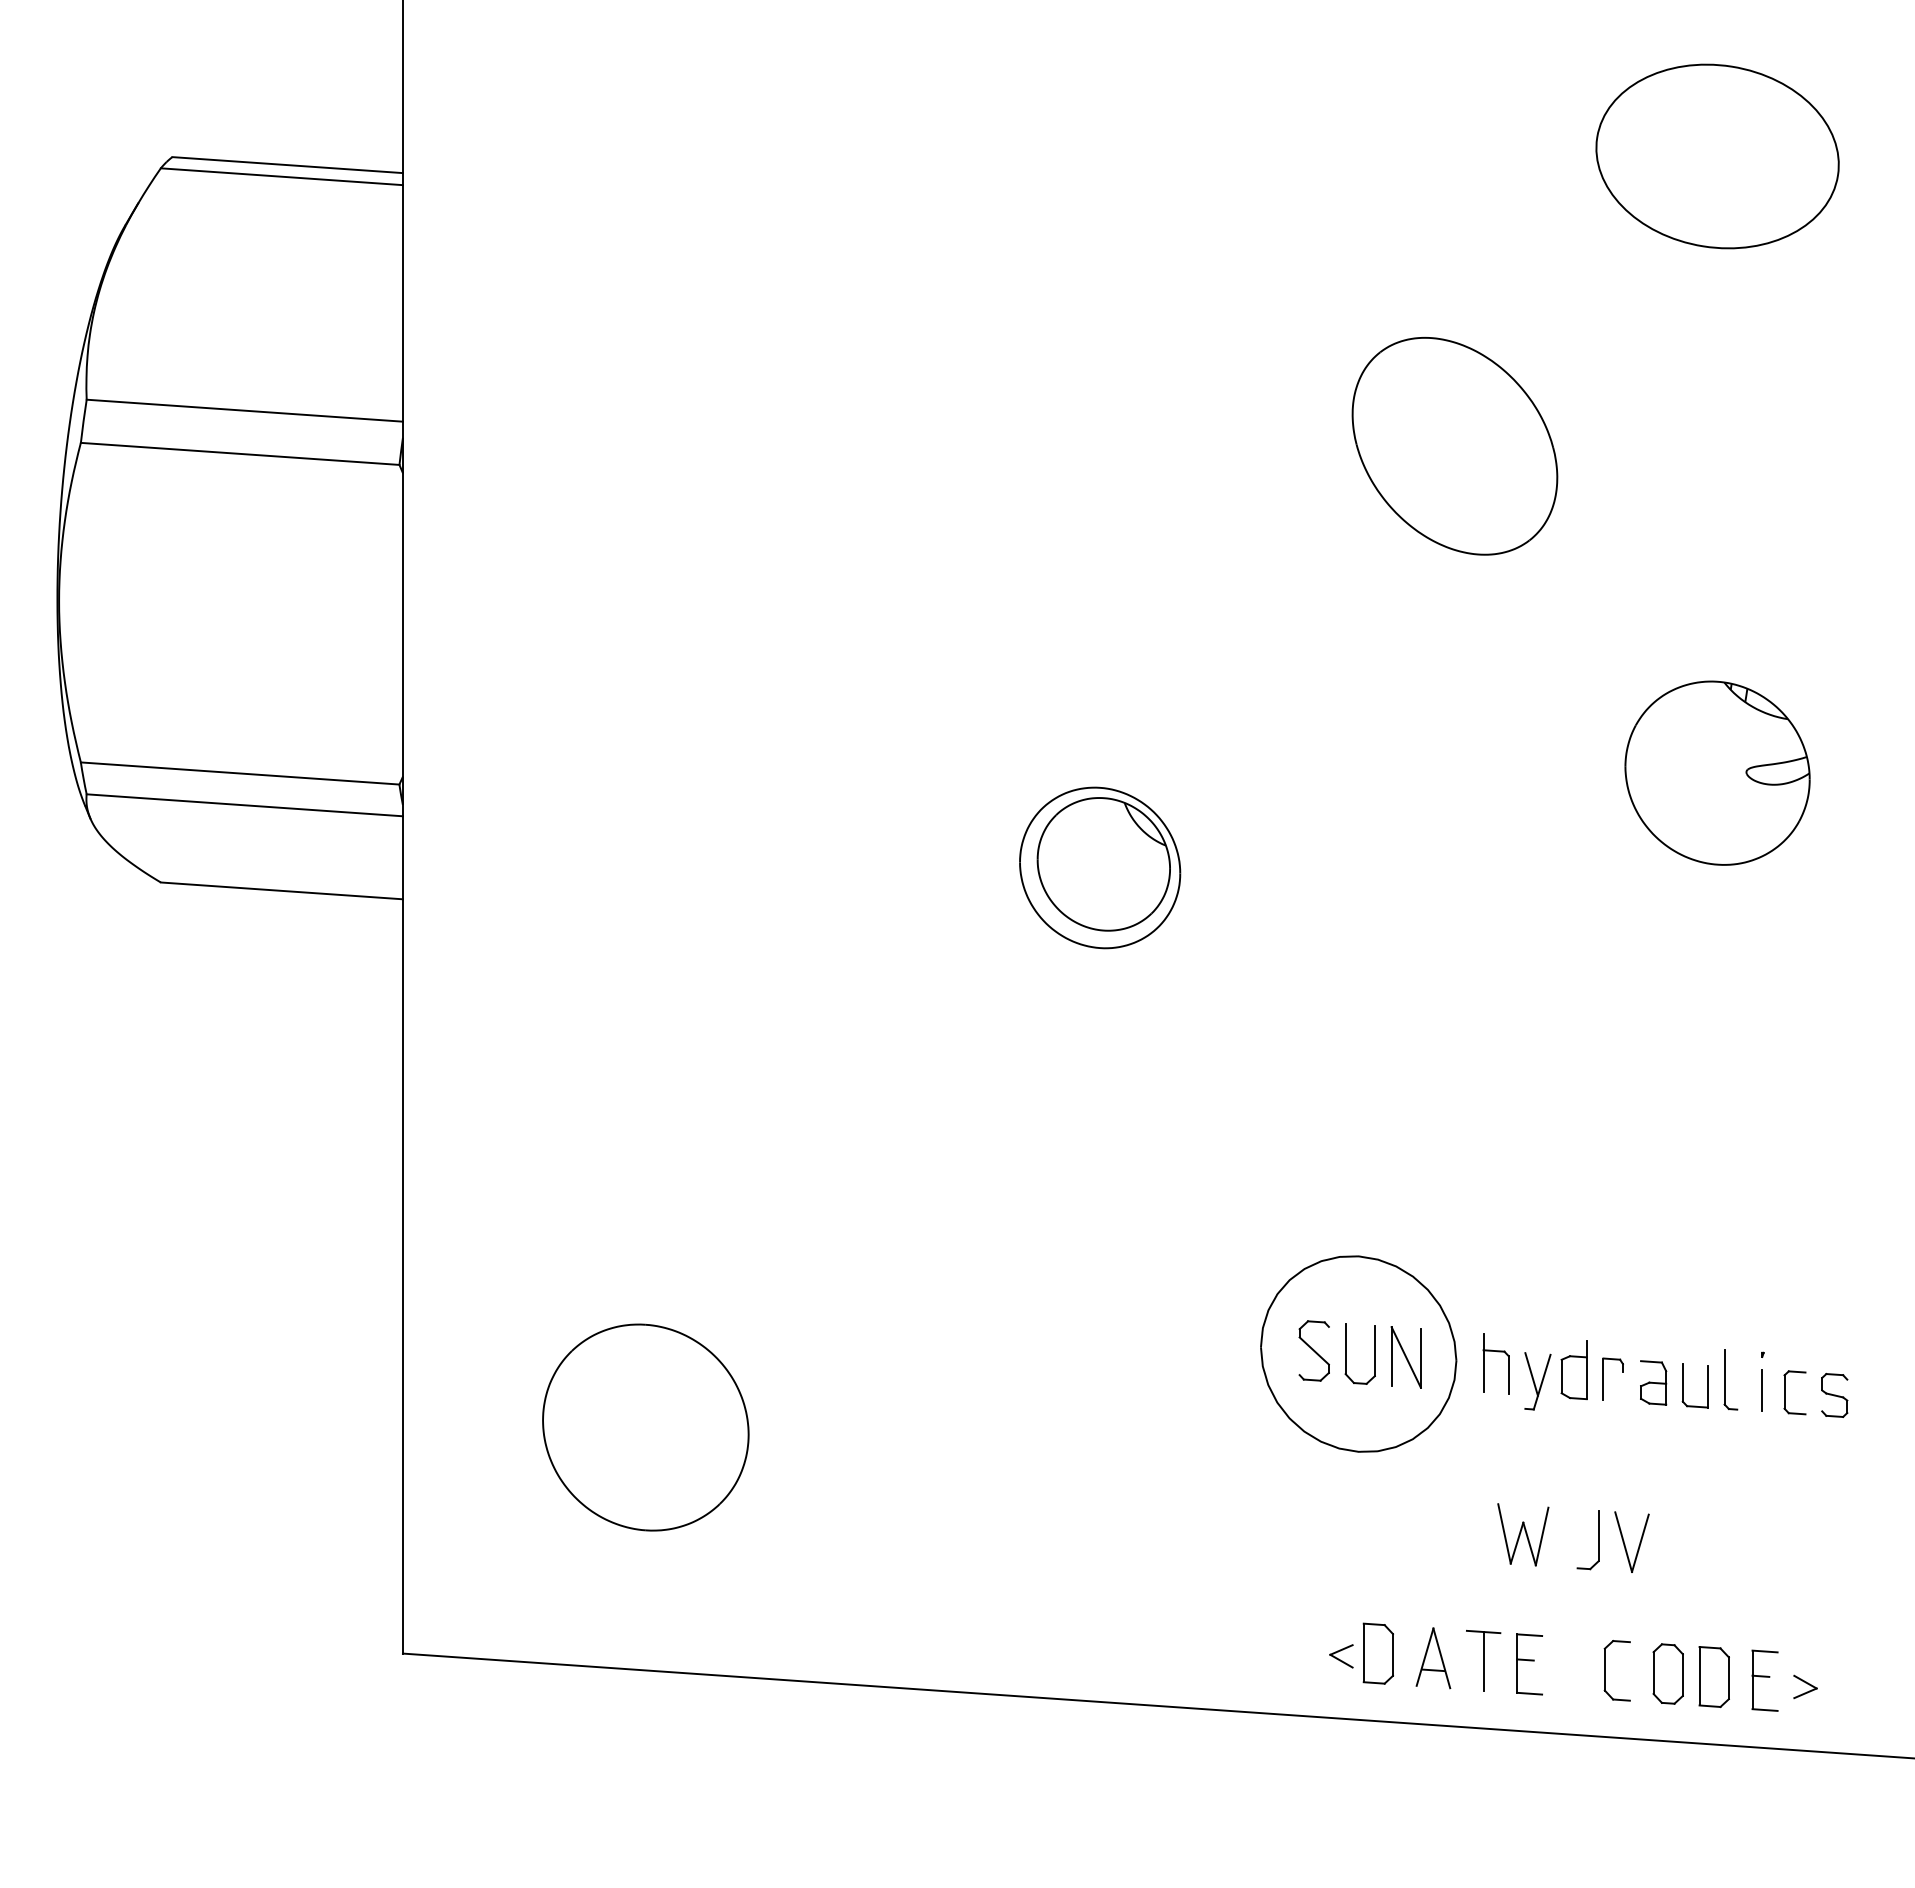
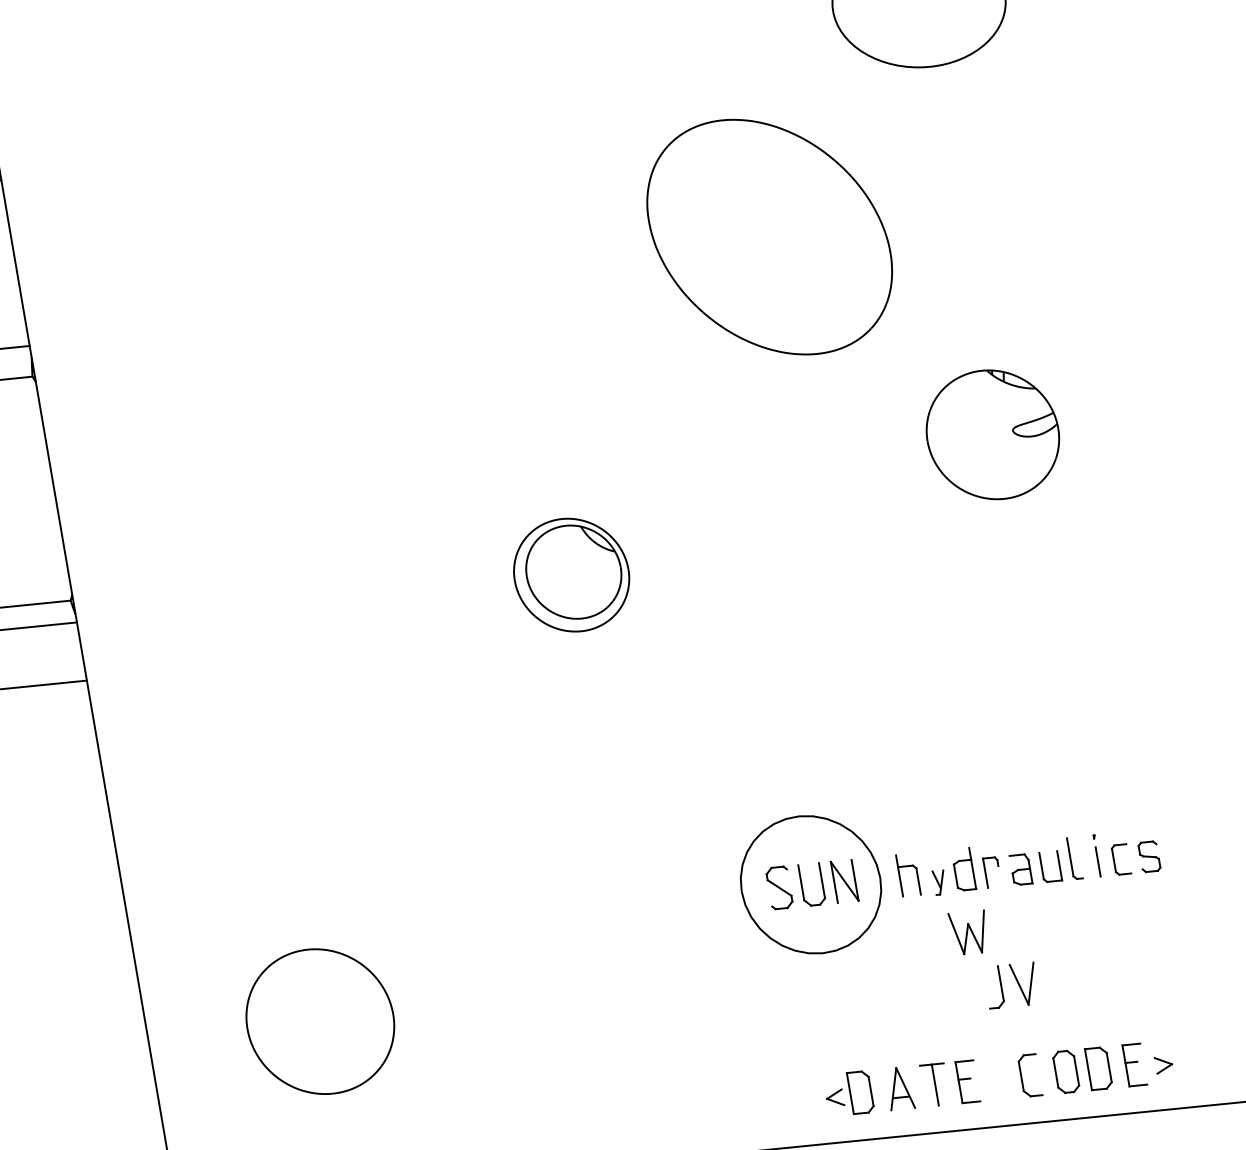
part: (1454, 446) -> (769, 237), size x1.6
part: (1537, 1381) -> (939, 882), size x0.6
part: (1523, 1534) -> (969, 932), moved

